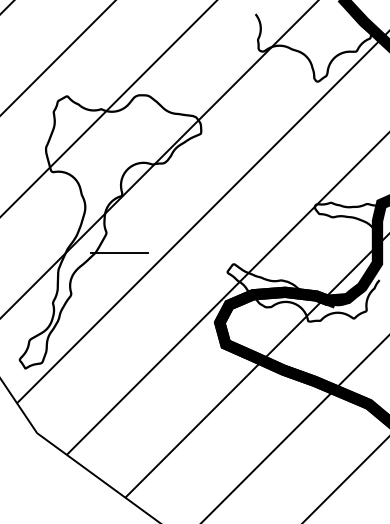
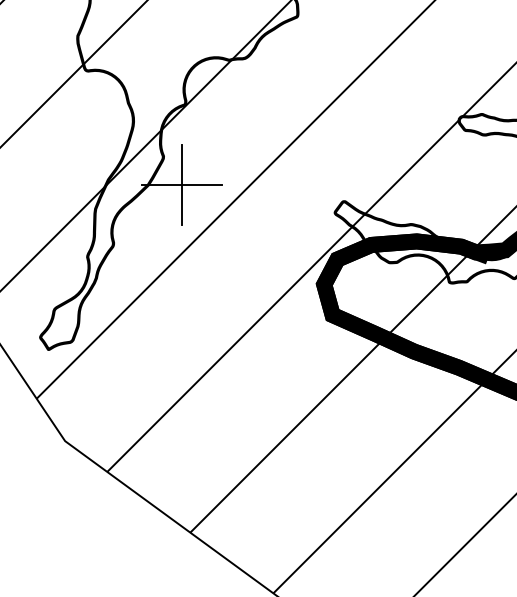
line: (119, 252) -> (181, 184), added

